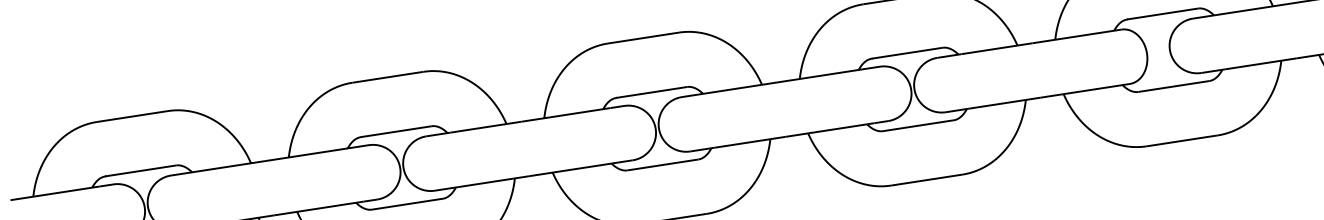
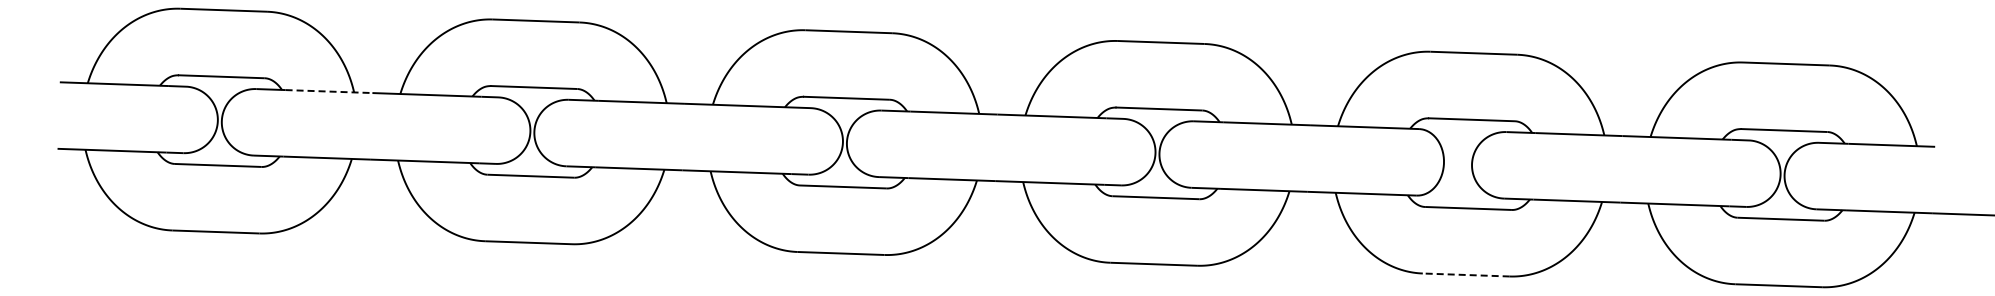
line: (1181, 140) -> (1465, 274), solid -> dashed
line: (230, 166) -> (329, 91), solid -> dashed

